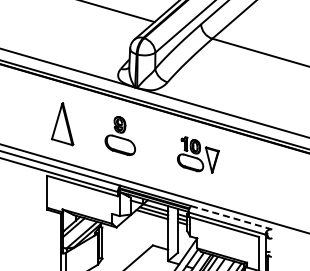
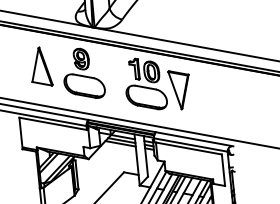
part: (62, 124) -> (40, 67), moved
part: (120, 135) -> (83, 73), size x1.43
part: (198, 154) -> (157, 83), size x1.67
line: (231, 217) -> (194, 138), dashed -> solid

